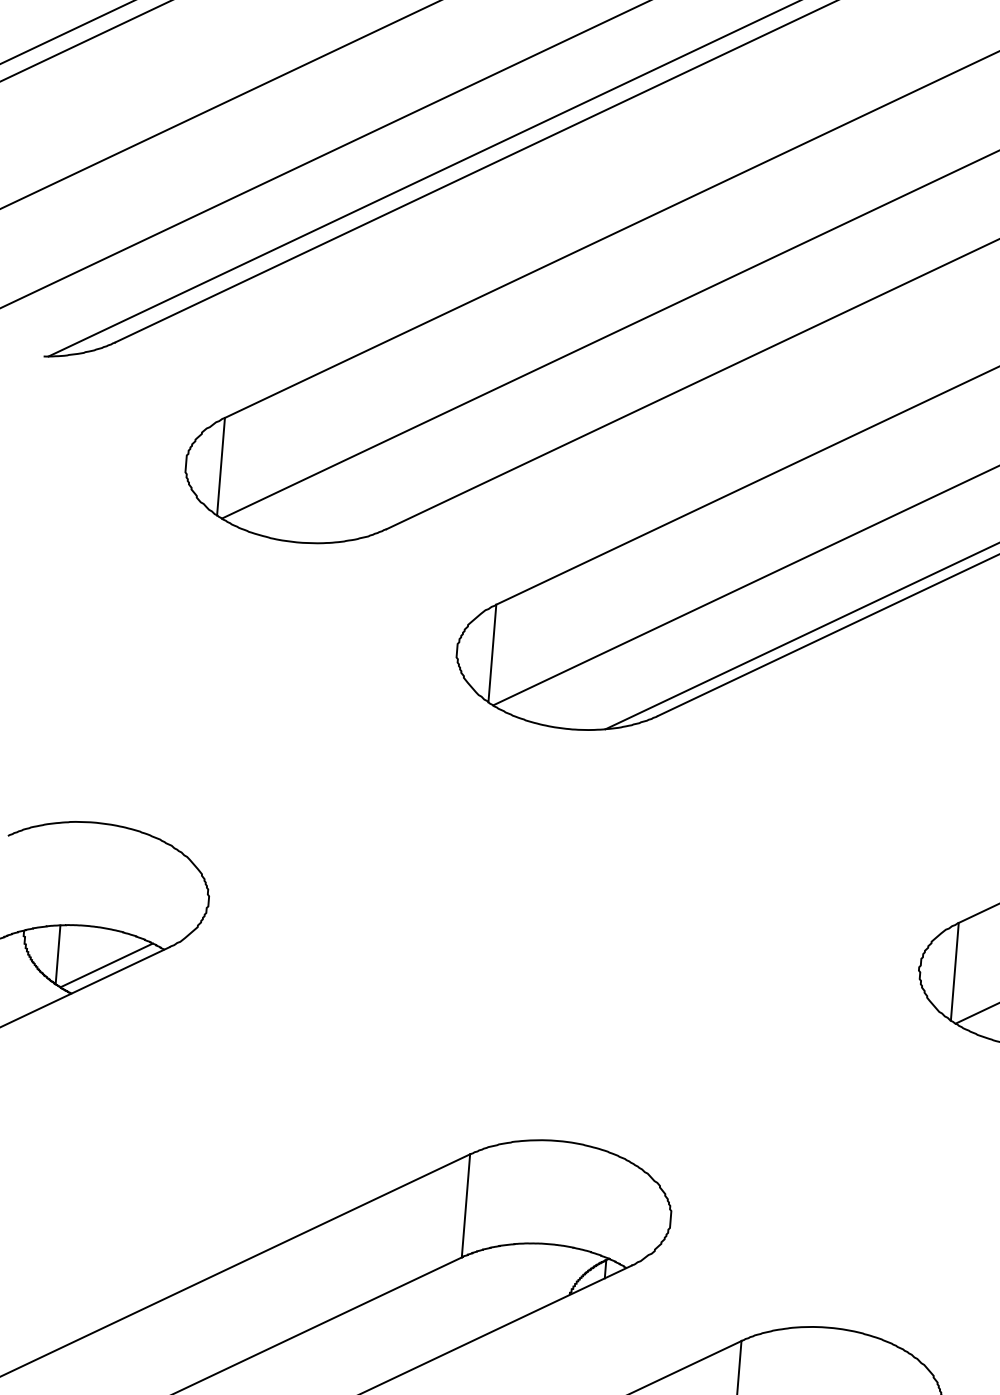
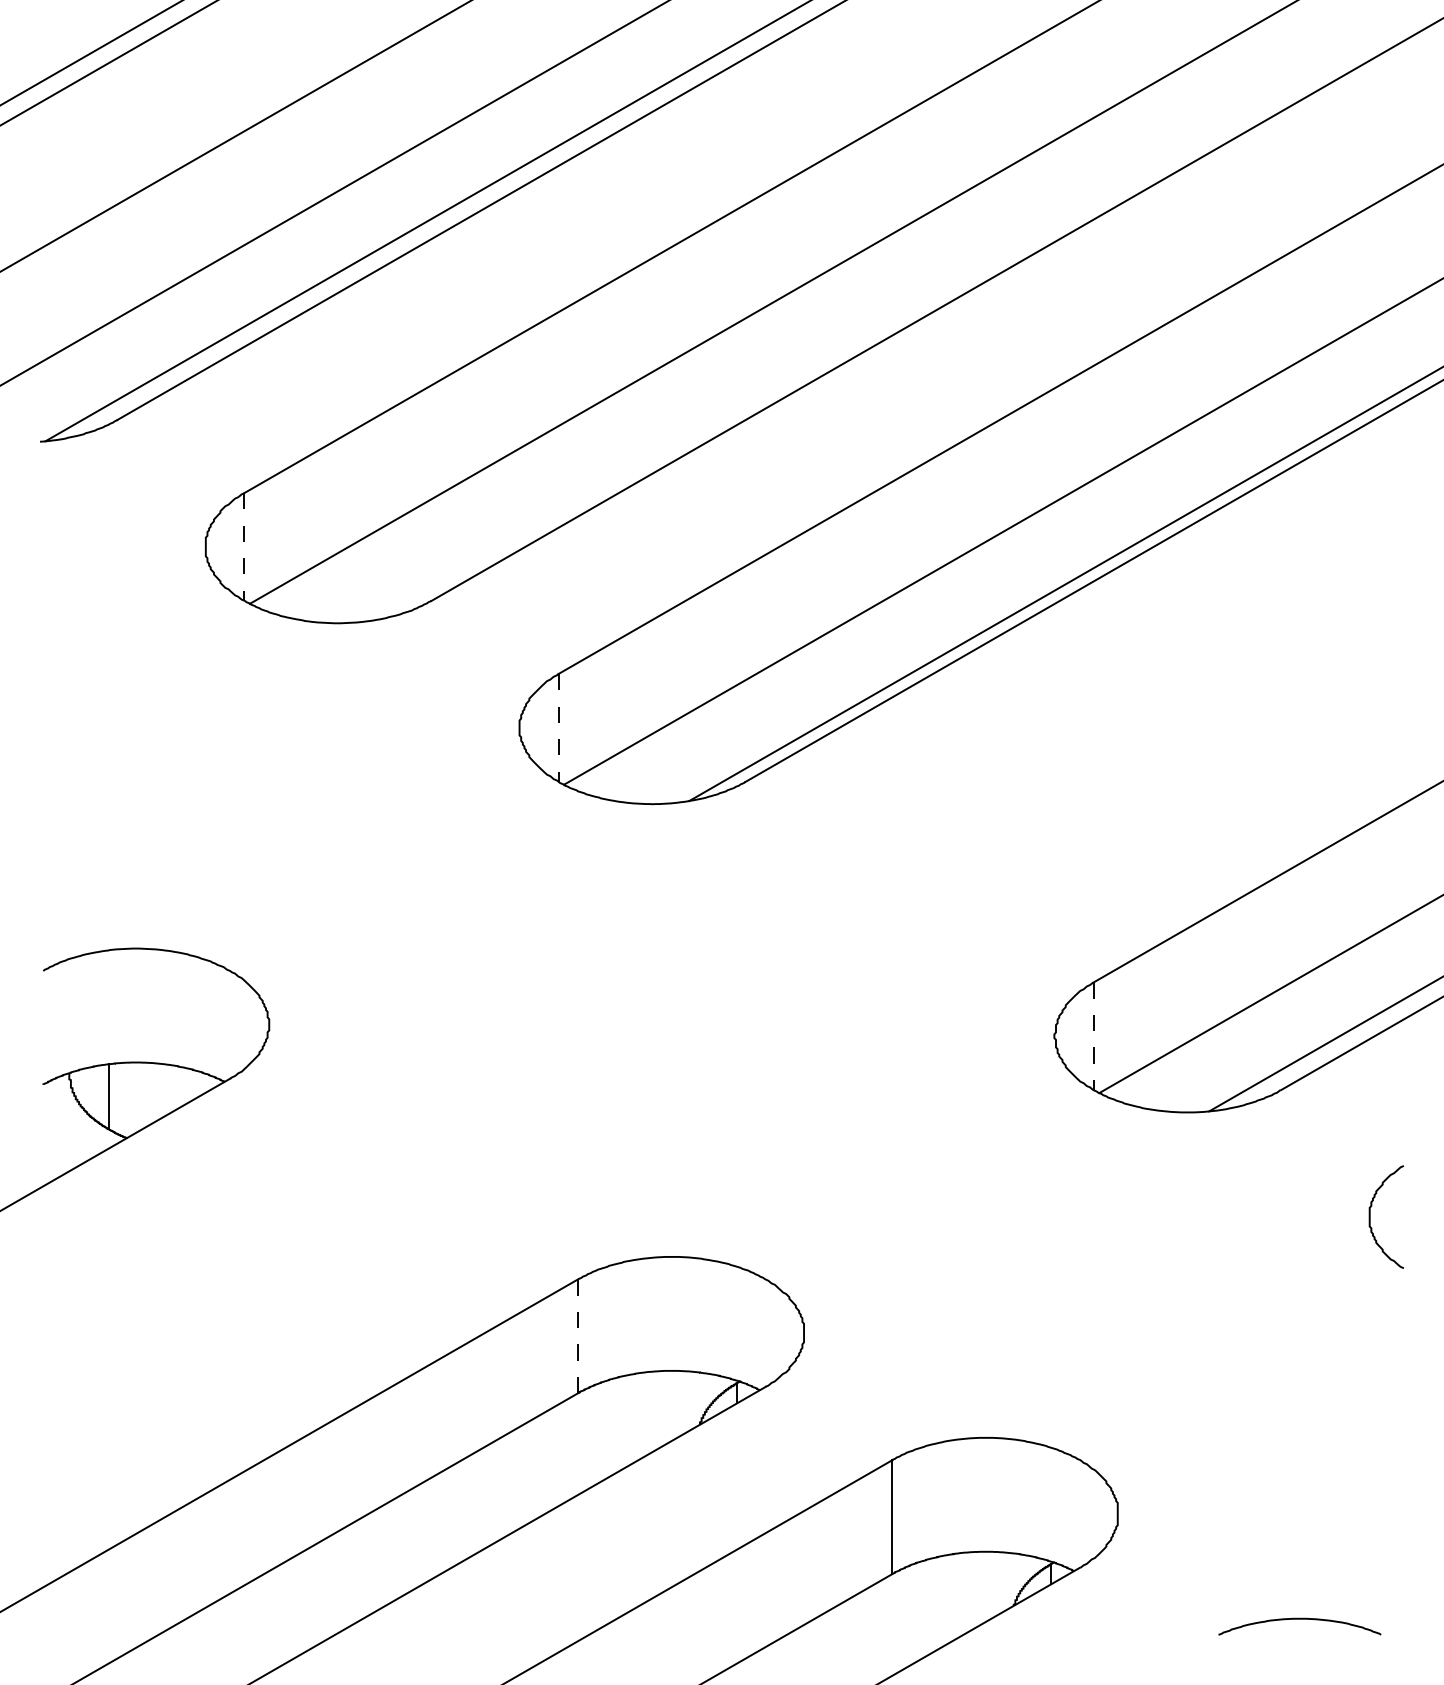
line: (221, 467) -> (244, 547), solid -> dashed
line: (492, 653) -> (558, 727), solid -> dashed
line: (106, 965) -> (162, 1104), removed
line: (954, 971) -> (1093, 1036), solid -> dashed
line: (466, 1206) -> (578, 1336), solid -> dashed

